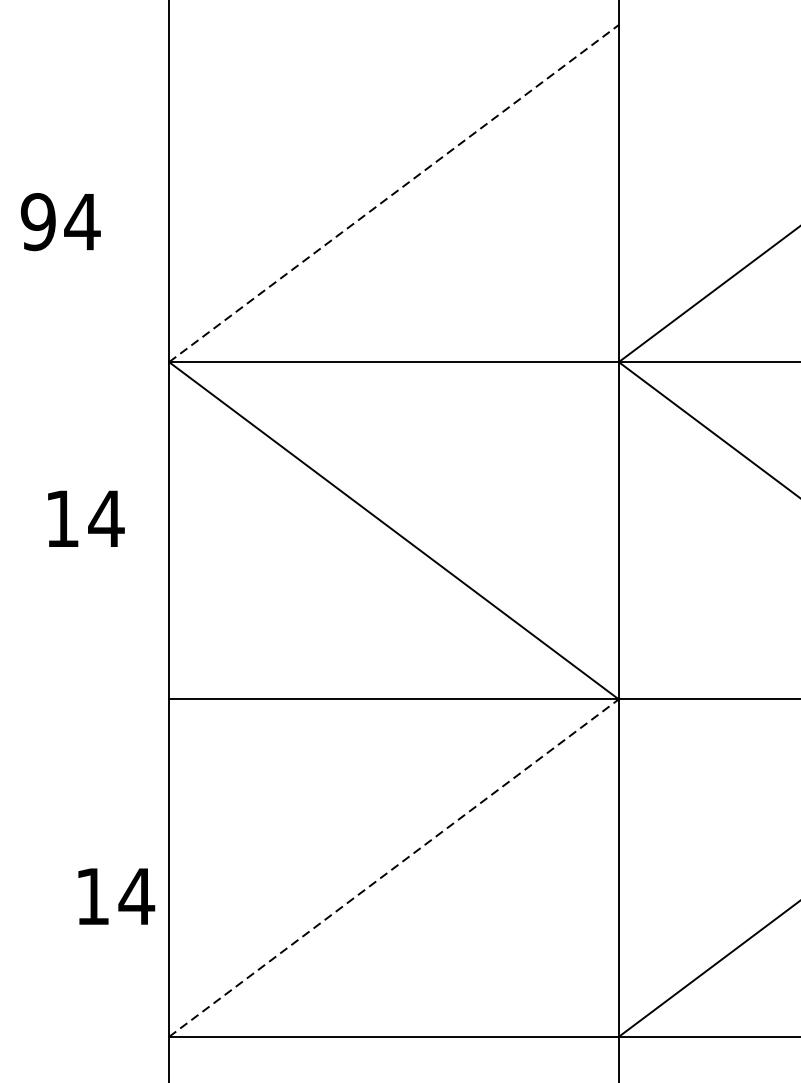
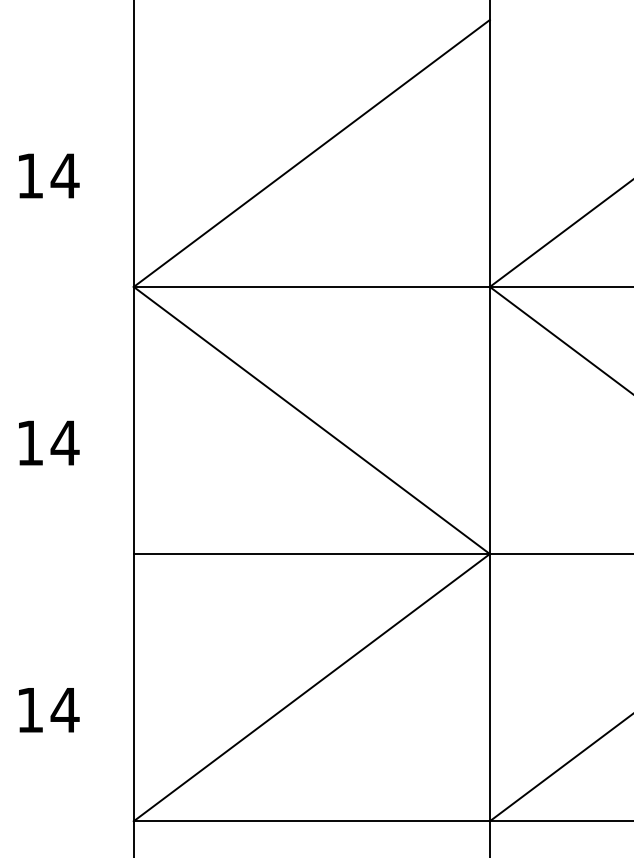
line: (393, 193) -> (311, 153), dashed -> solid
text: (37, 222) -> (29, 176), 94 -> 14
text: (86, 518) -> (49, 442), moved
line: (393, 867) -> (311, 687), dashed -> solid
text: (117, 896) -> (49, 710), moved

